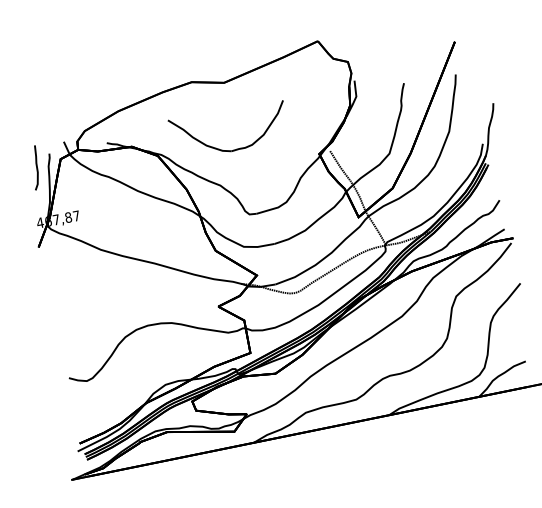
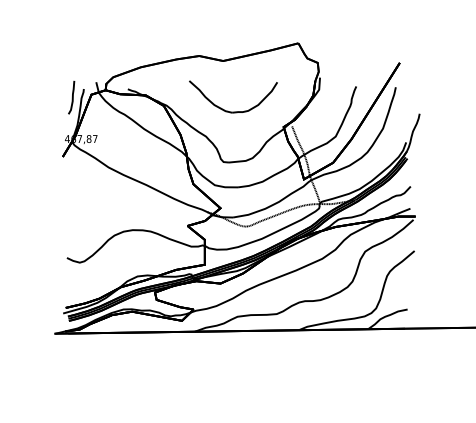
part: (233, 149) -> (233, 111), moved

